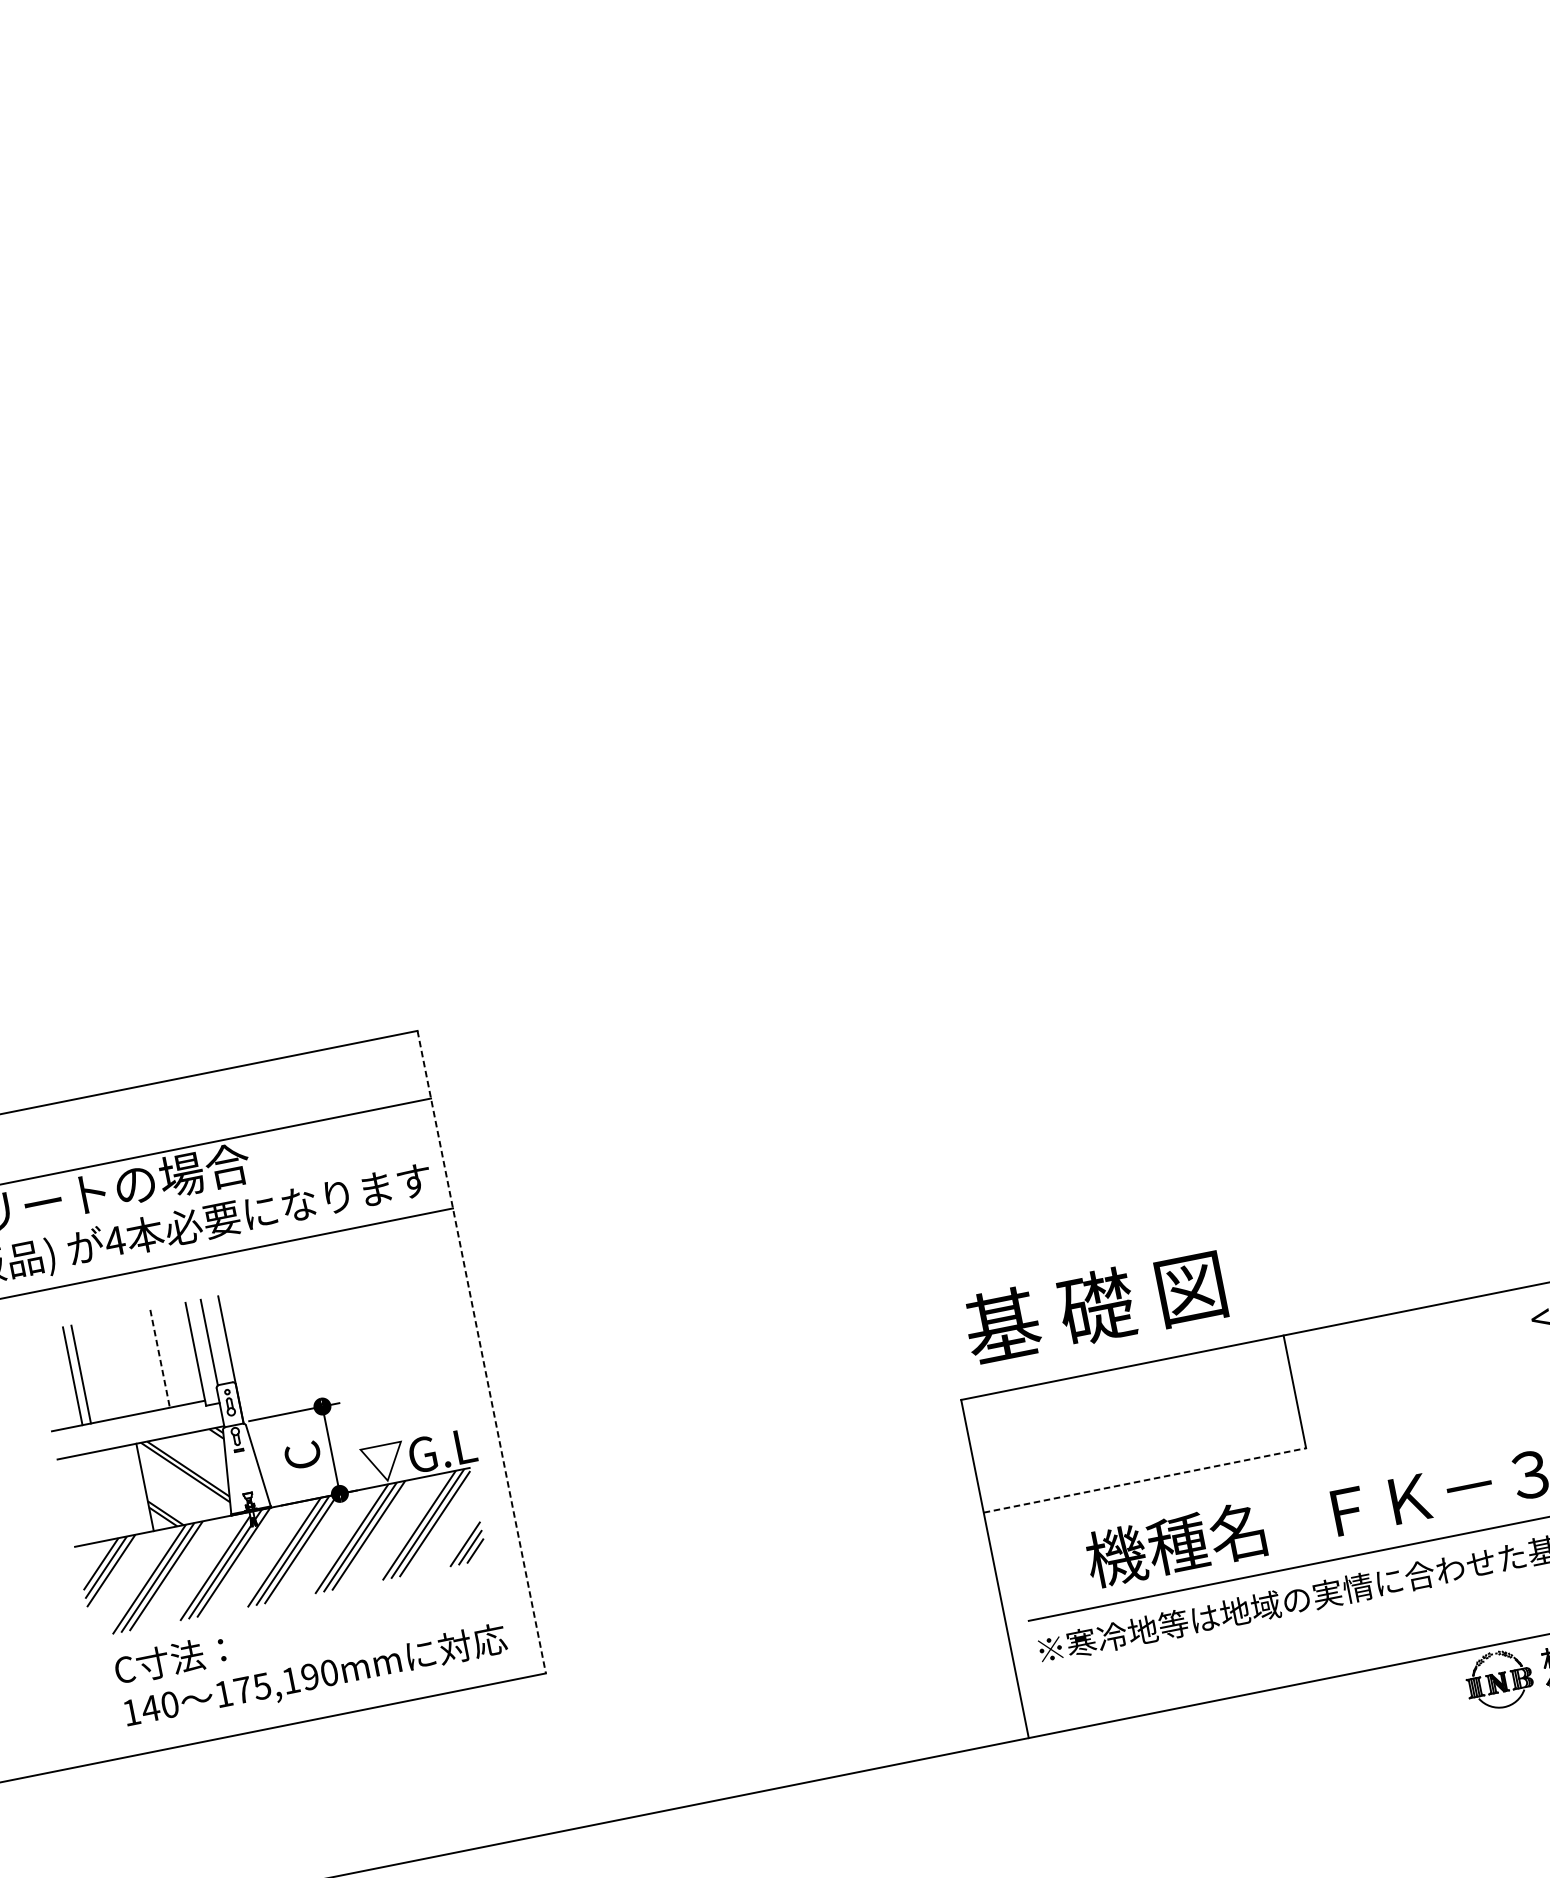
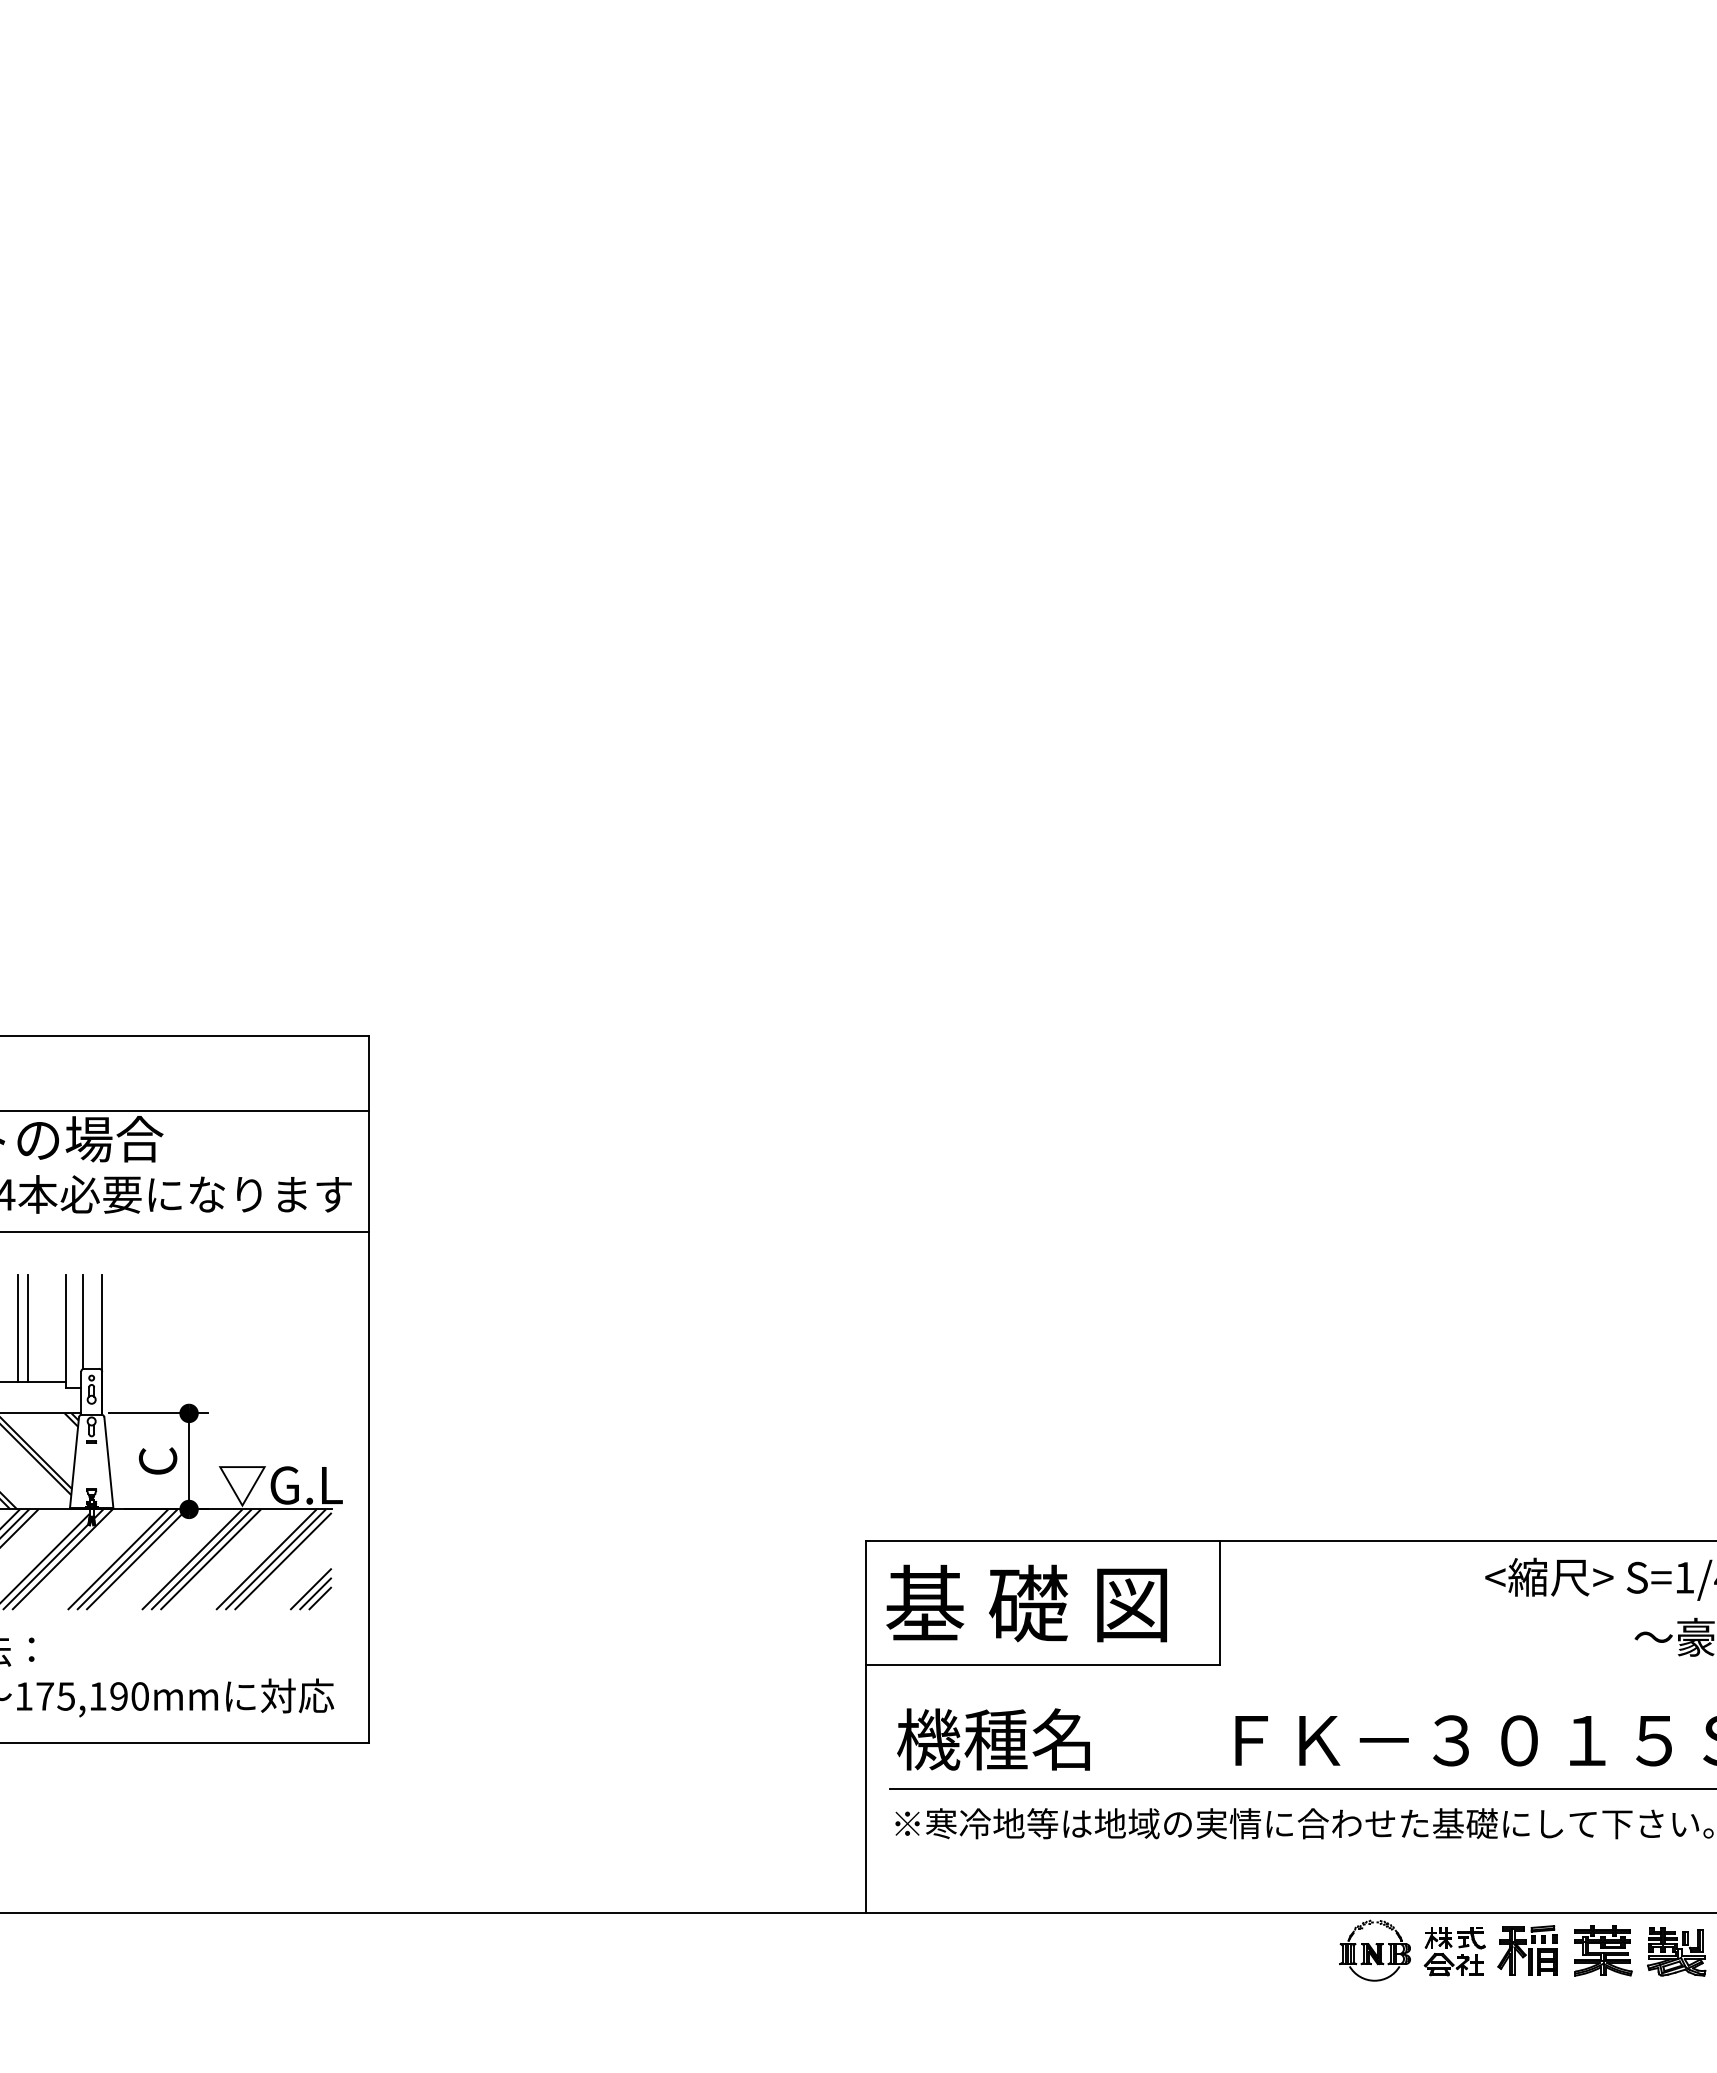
text: (1094, 1307) -> (1026, 1603), moved
line: (481, 1353) -> (368, 1390), dashed -> solid
line: (160, 1358) -> (27, 1328), dashed -> solid
line: (151, 1360) -> (18, 1328), added
line: (1145, 1480) -> (1043, 1665), dashed -> solid
text: (1175, 1544) -> (993, 1739), moved

